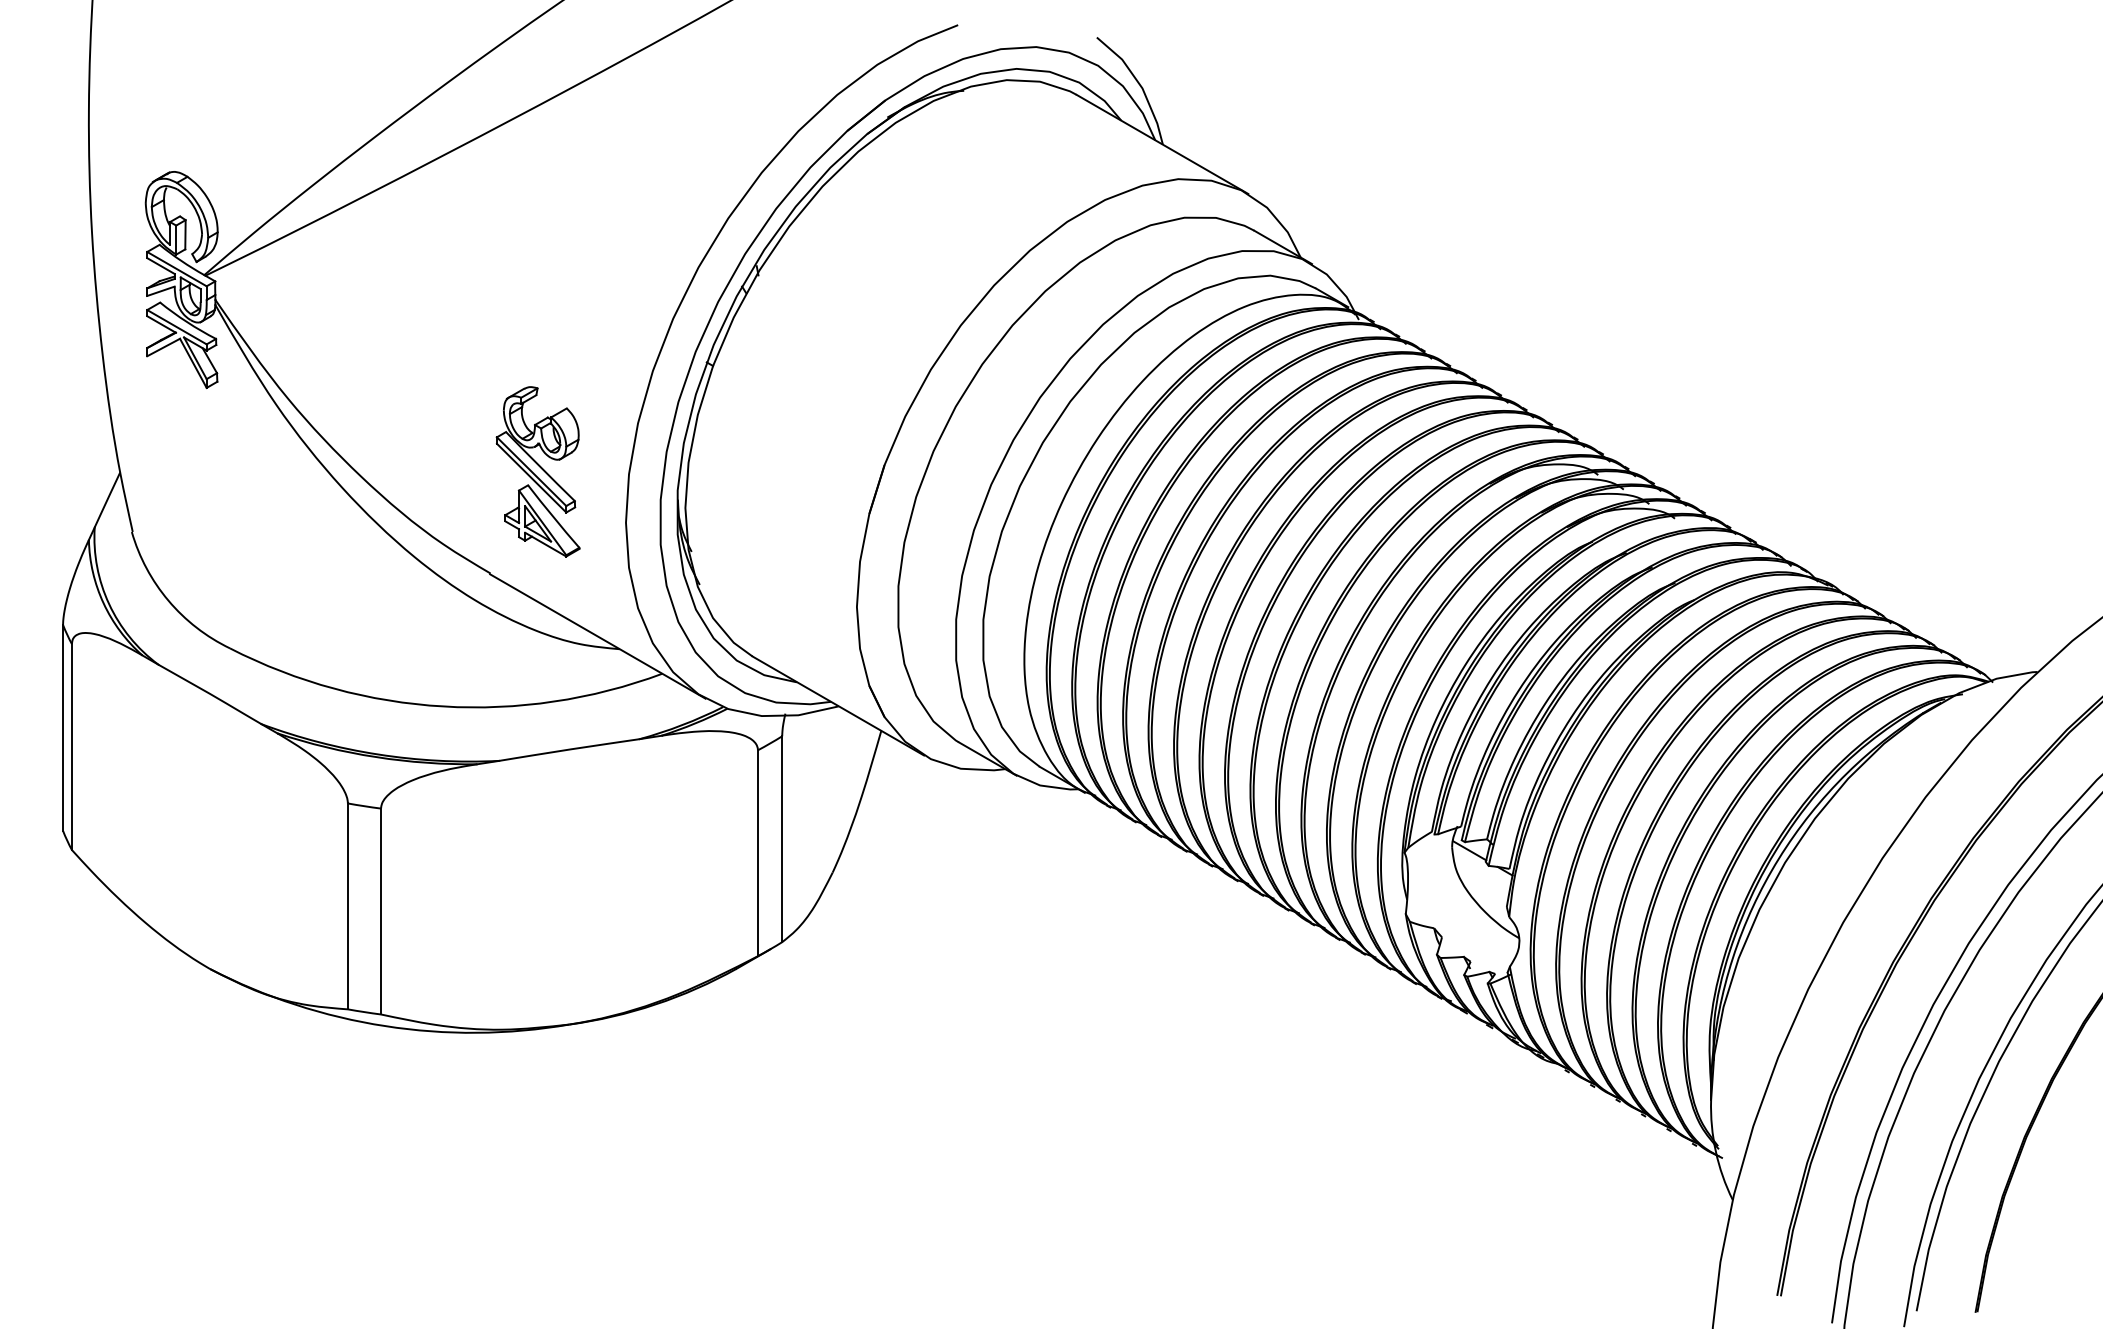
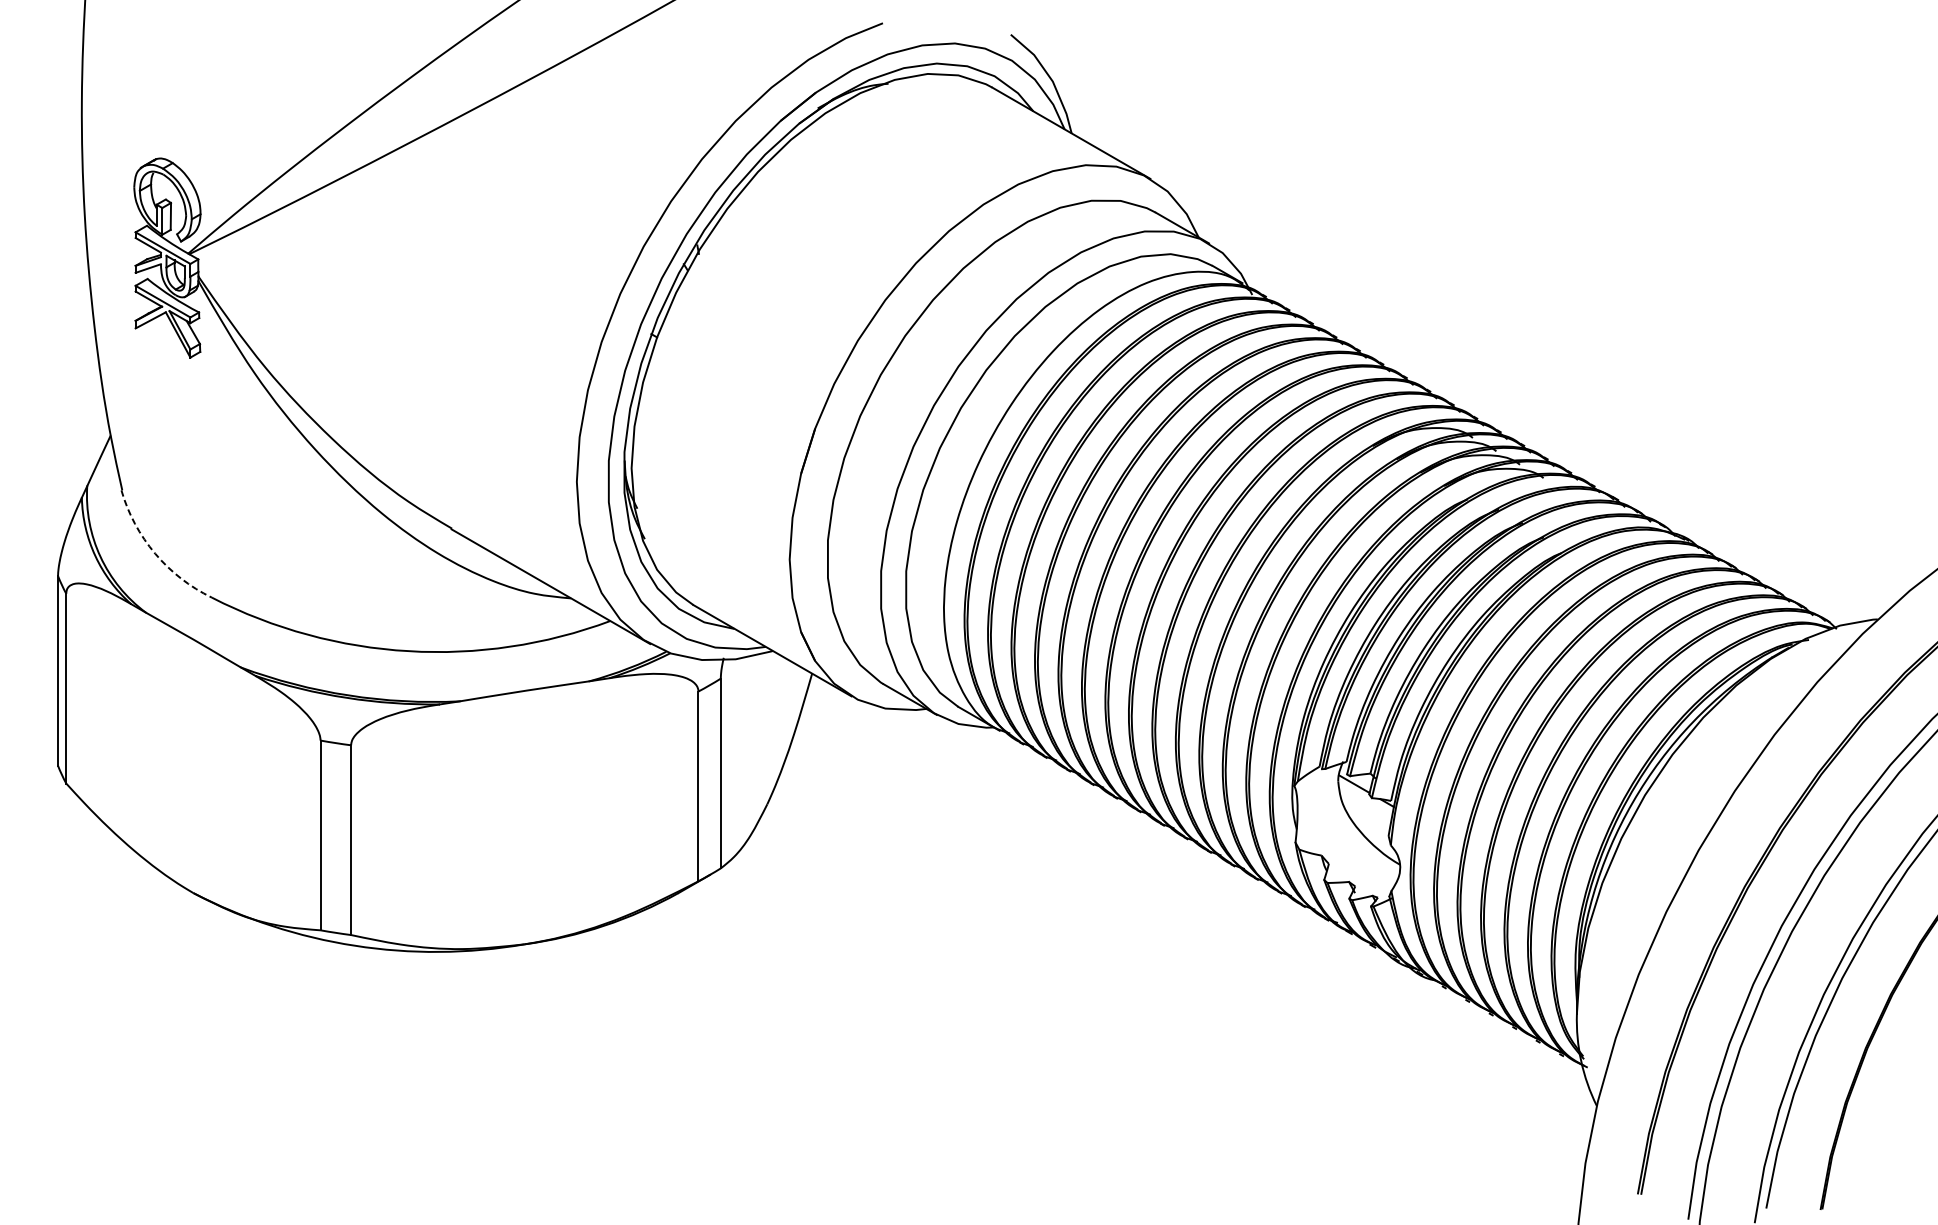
part: (537, 471) -> (495, 434), removed
arc: (168, 600) -> (155, 553), solid -> dashed

